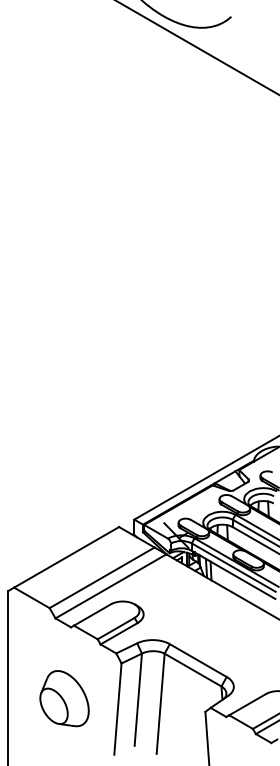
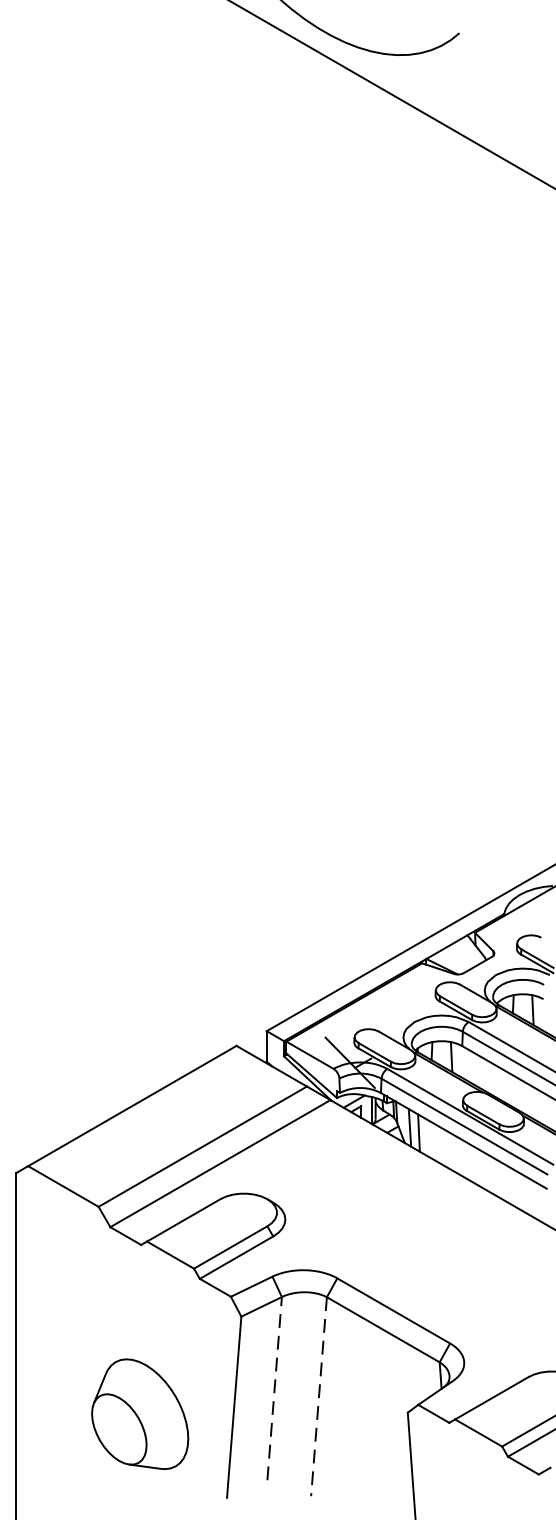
part: (64, 698) -> (140, 1413), moved
line: (138, 699) -> (275, 1388), solid -> dashed
line: (160, 704) -> (318, 1398), solid -> dashed

